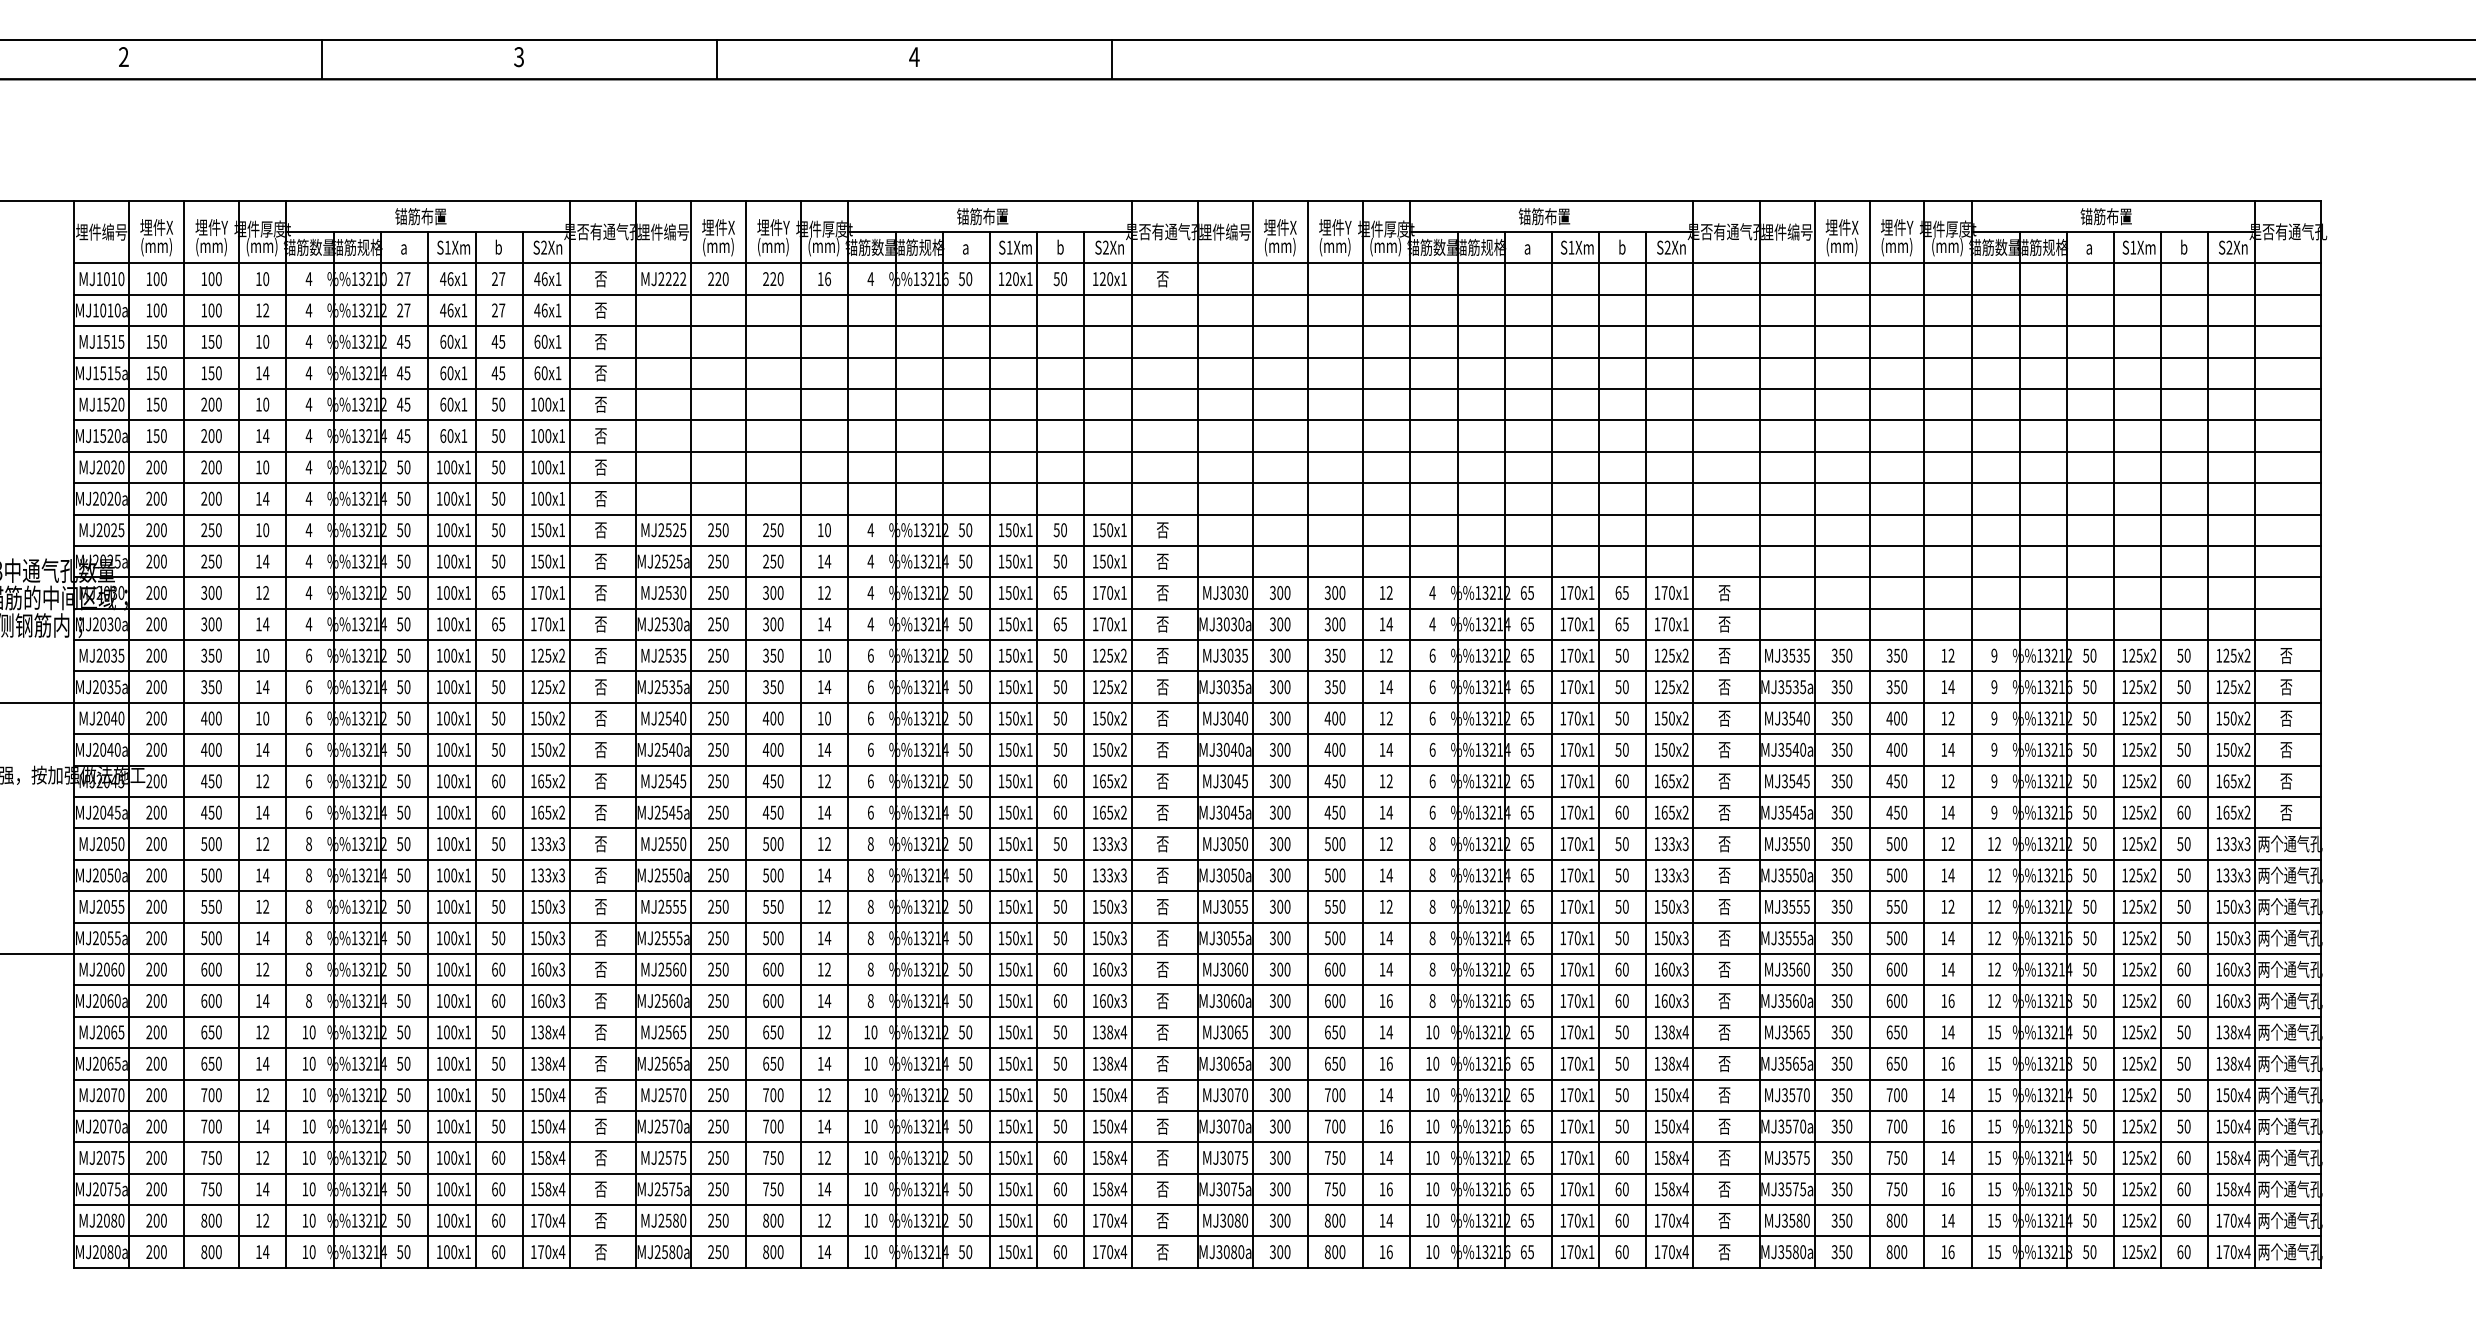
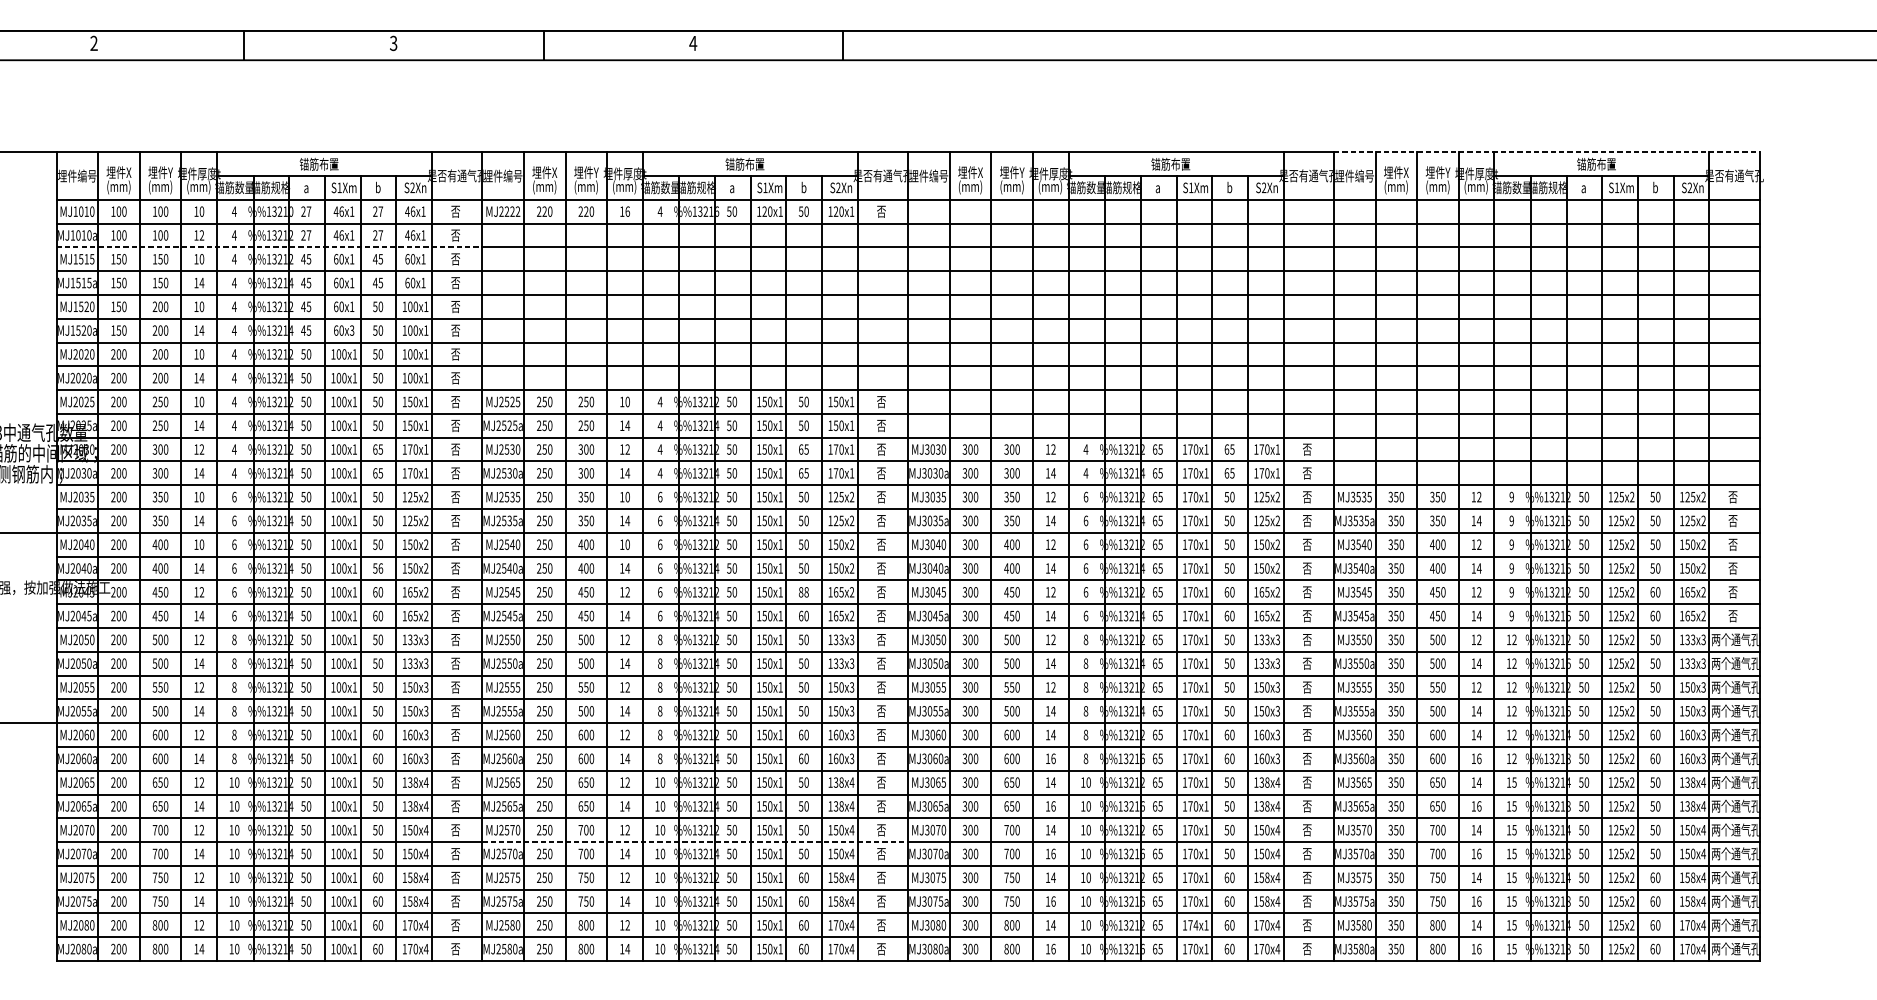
line: (2040, 200) -> (1546, 152), solid -> dashed
line: (355, 326) -> (269, 247), solid -> dashed
text: (464, 436) -> (352, 330), 60x1 -> 60x3
text: (502, 749) -> (381, 568), 50 -> 56
text: (1059, 780) -> (803, 591), 60 -> 88
line: (916, 1110) -> (694, 841), solid -> dashed
text: (1577, 1220) -> (1195, 925), 170x1 -> 174x1

